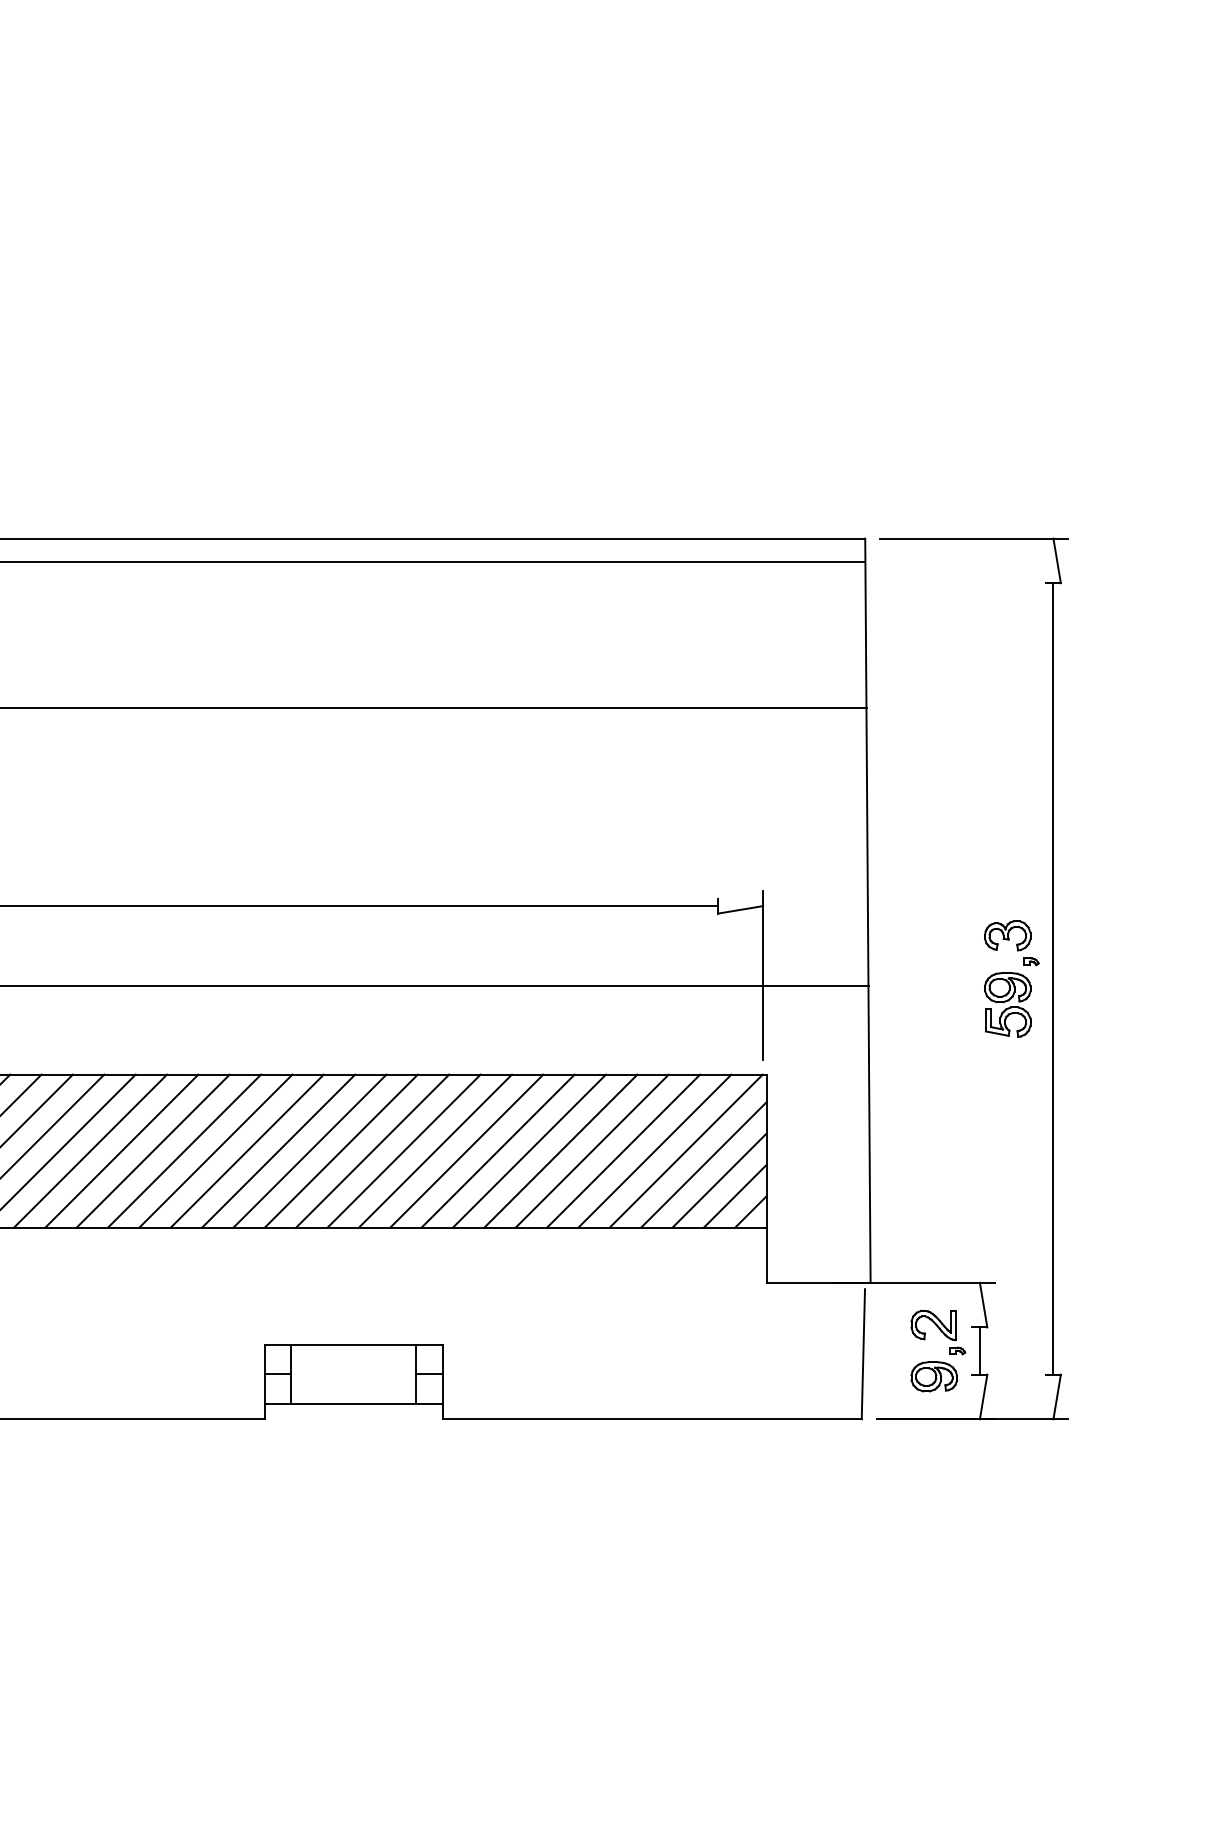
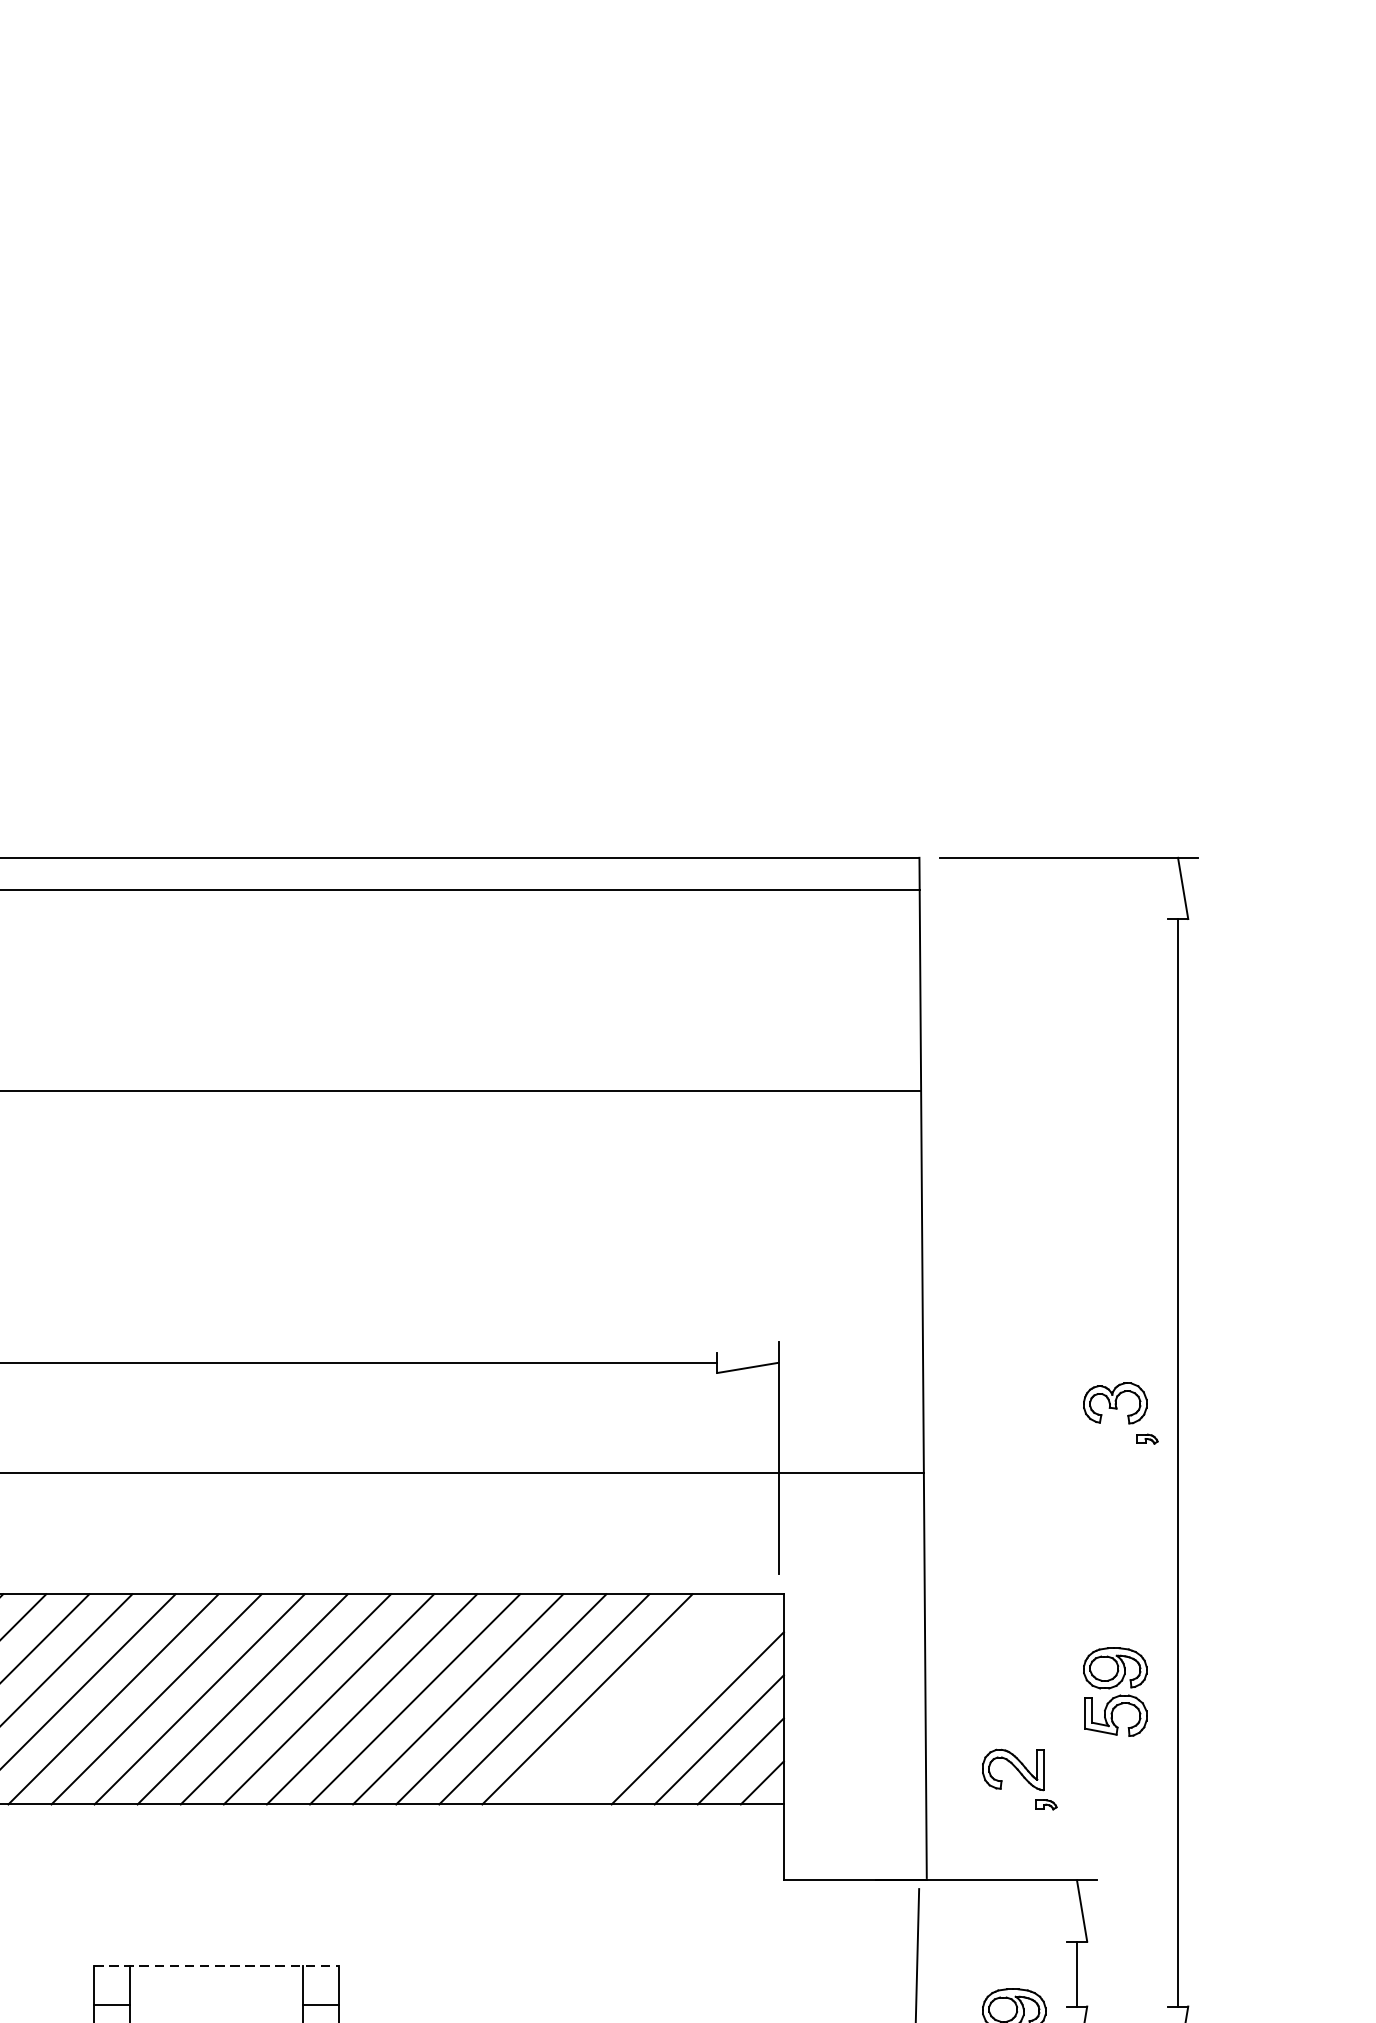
part: (1007, 1004) -> (1114, 1691), moved
line: (654, 1150) -> (629, 1698), removed
line: (685, 1150) -> (672, 1698), removed
part: (938, 1332) -> (1020, 1779), moved
line: (354, 1344) -> (217, 1965), solid -> dashed

